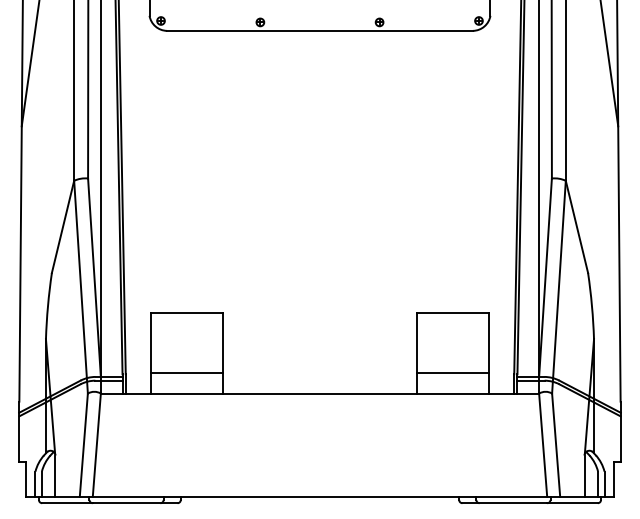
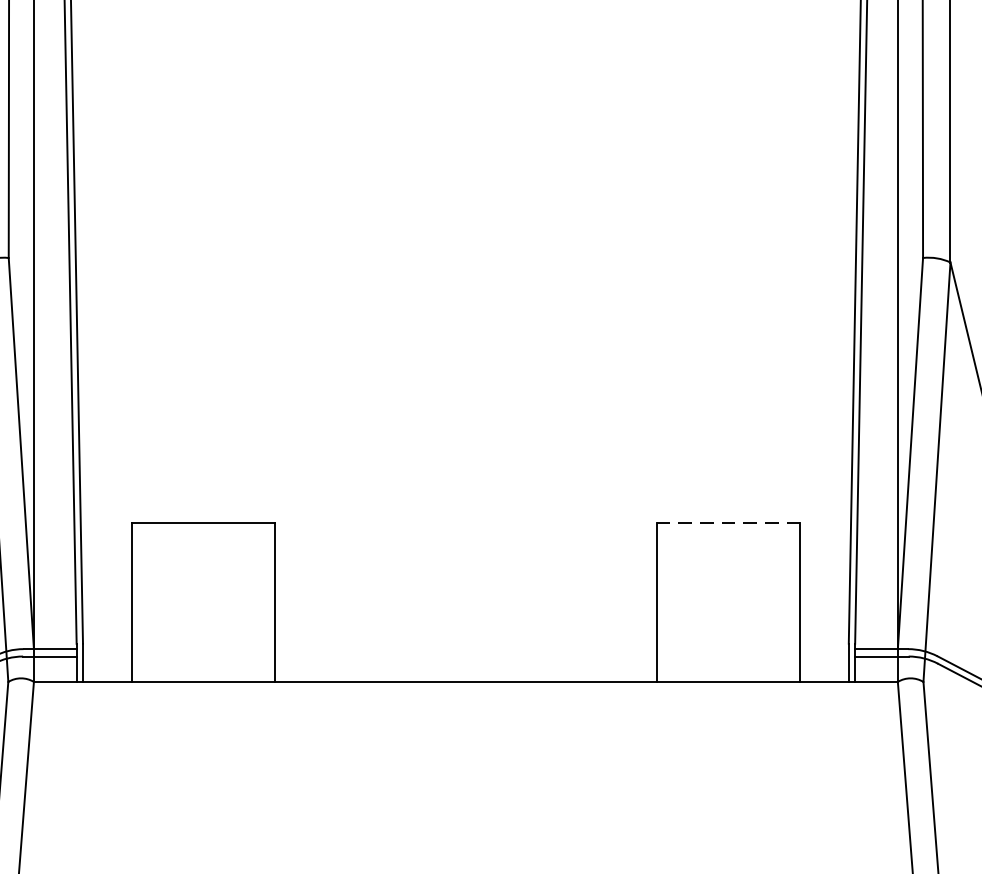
line: (453, 312) -> (729, 522), solid -> dashed
line: (186, 372) -> (202, 640), removed
line: (452, 372) -> (727, 640), removed

